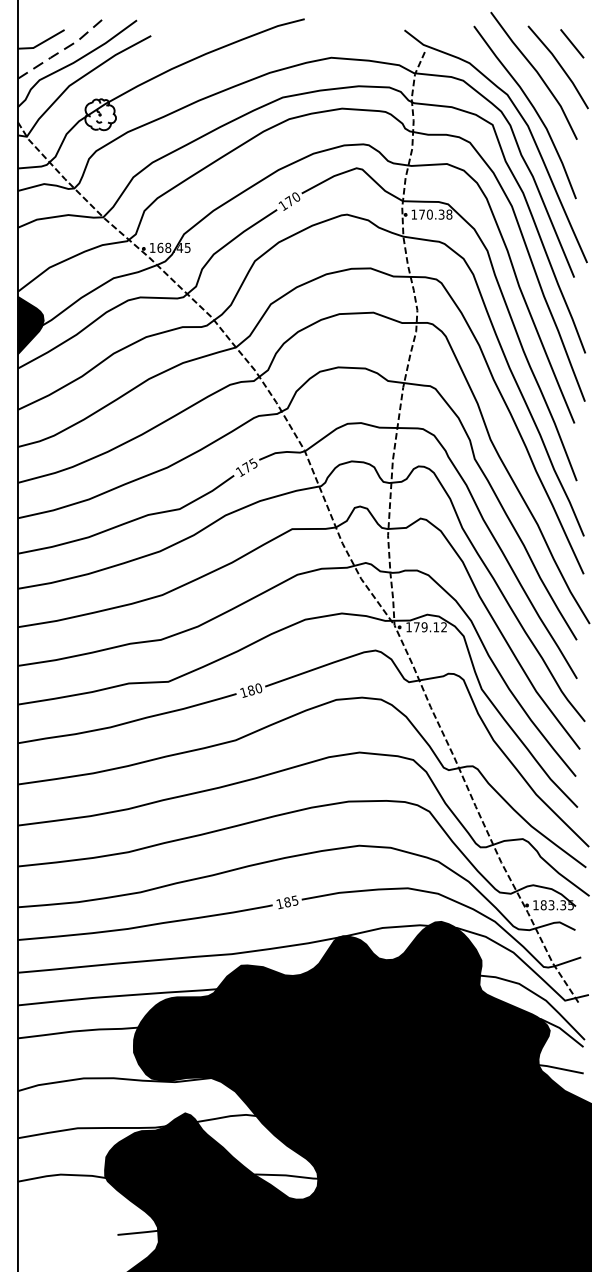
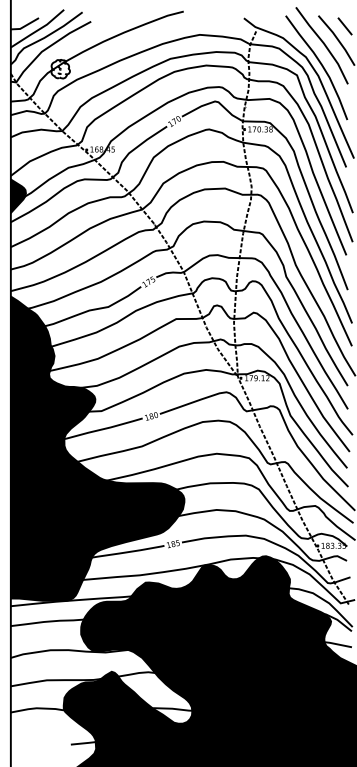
line: (63, 48) -> (38, 29), dashed -> solid
fill: (161, 743) -> (97, 448), added

